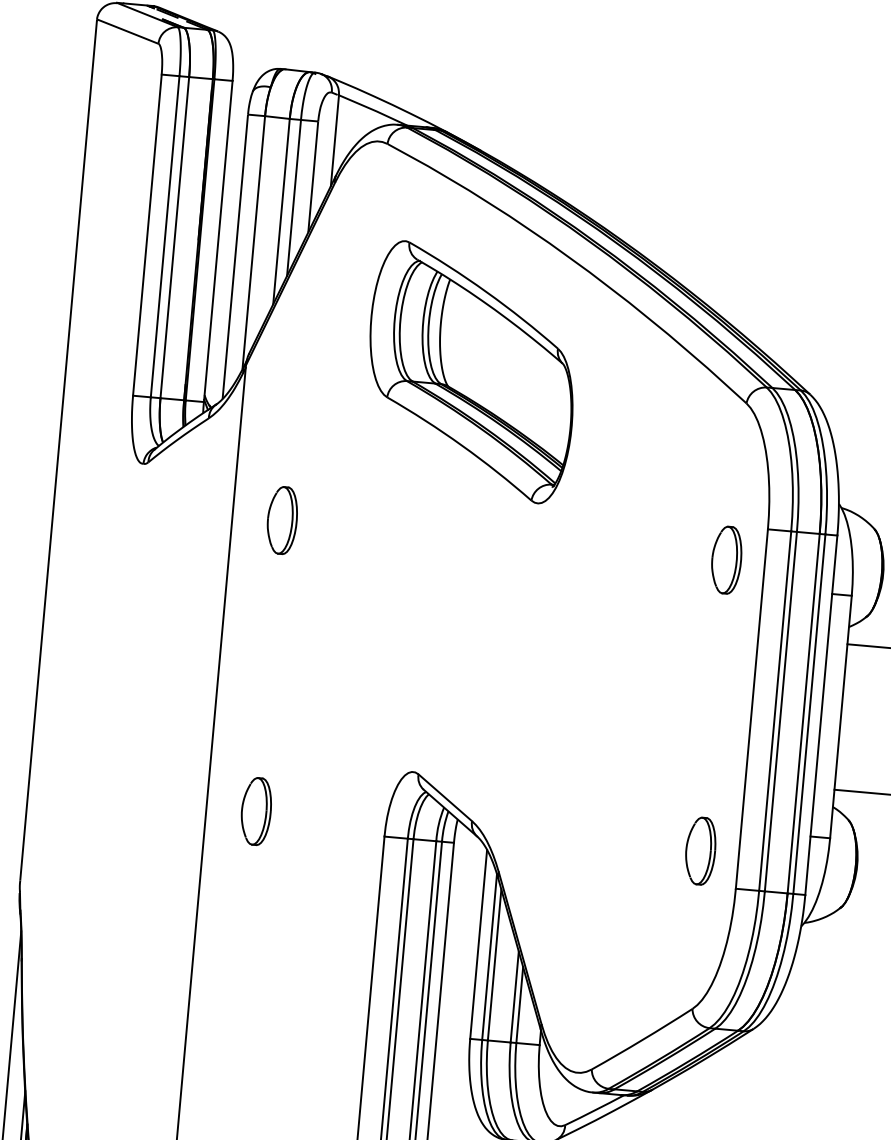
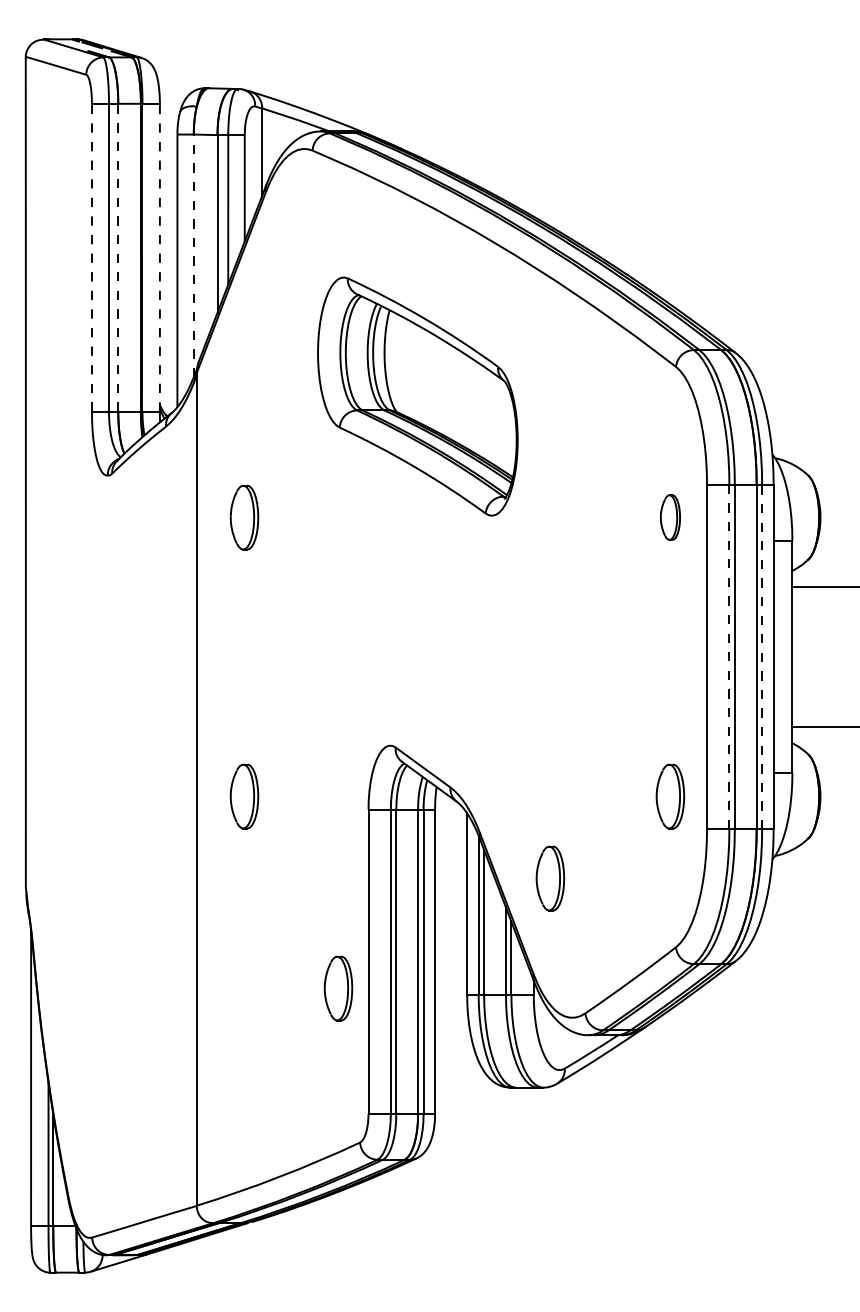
line: (146, 234) -> (91, 257), solid -> dashed
line: (175, 237) -> (118, 257), solid -> dashed
line: (217, 241) -> (159, 257), solid -> dashed
line: (253, 243) -> (193, 256), solid -> dashed
part: (471, 372) -> (417, 396), moved
part: (726, 560) -> (670, 517), size x0.7
line: (775, 711) -> (729, 657), solid -> dashed
line: (809, 713) -> (762, 656), solid -> dashed
part: (567, 925) -> (550, 878), added
part: (336, 1020) -> (338, 988), added

